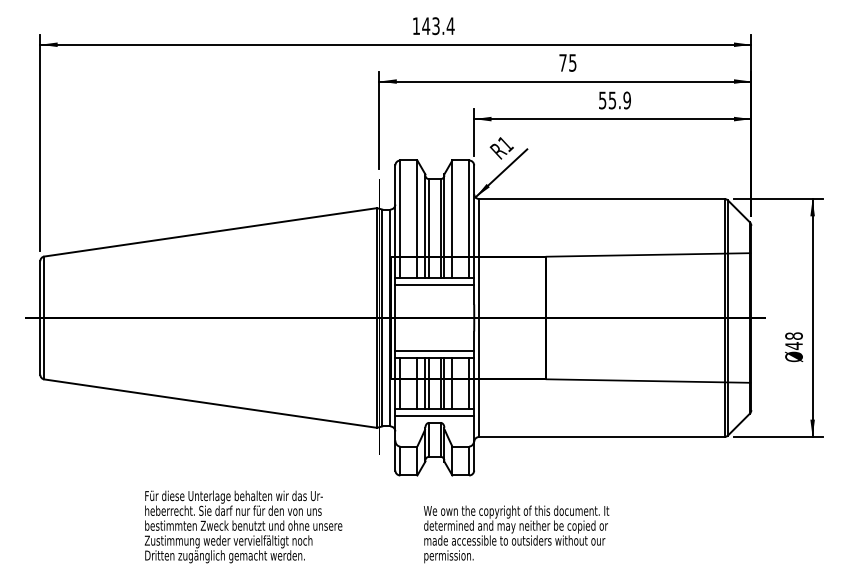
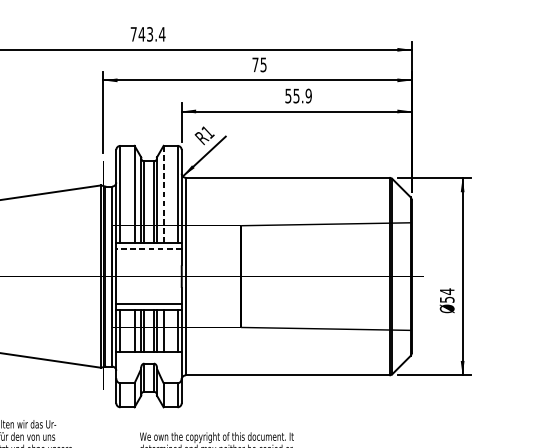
text: (415, 25) -> (133, 33), 143.4 -> 743.4
line: (452, 219) -> (163, 194), solid -> dashed
line: (434, 284) -> (148, 248), solid -> dashed
text: (793, 341) -> (446, 296), 48 -> 54
line: (434, 415) -> (148, 357), removed

